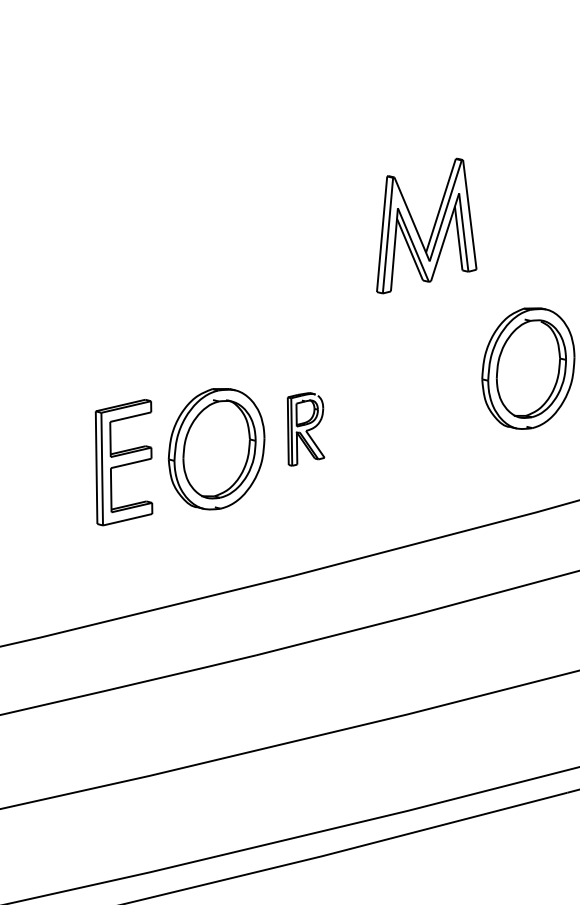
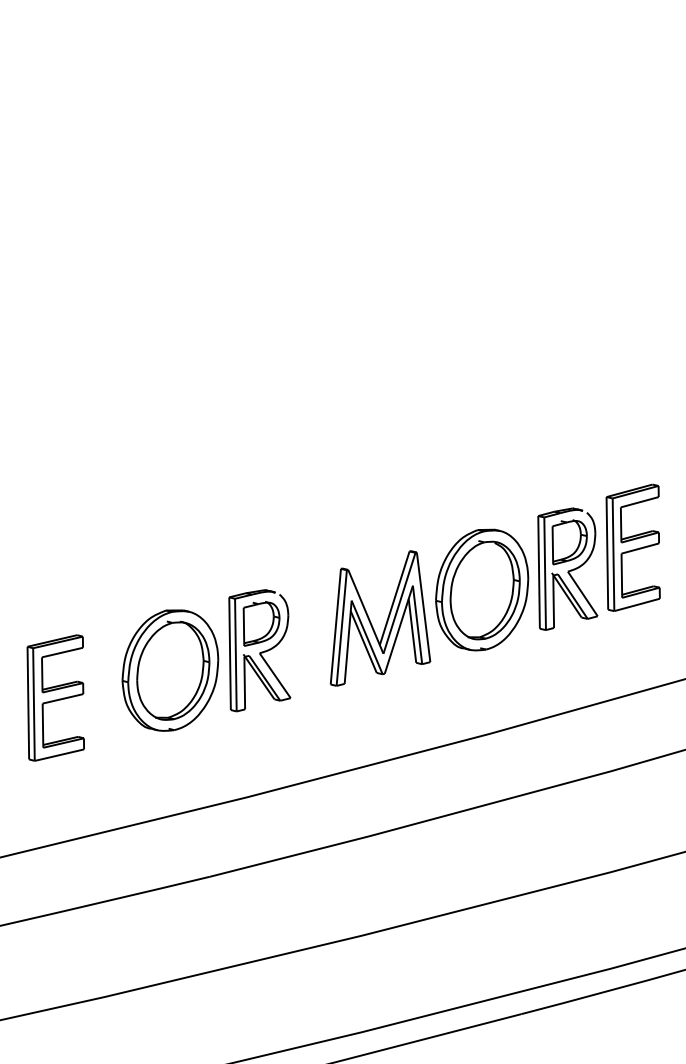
part: (432, 228) -> (386, 620), moved
part: (305, 429) -> (259, 650), size x1.67
part: (123, 462) -> (55, 697), moved

